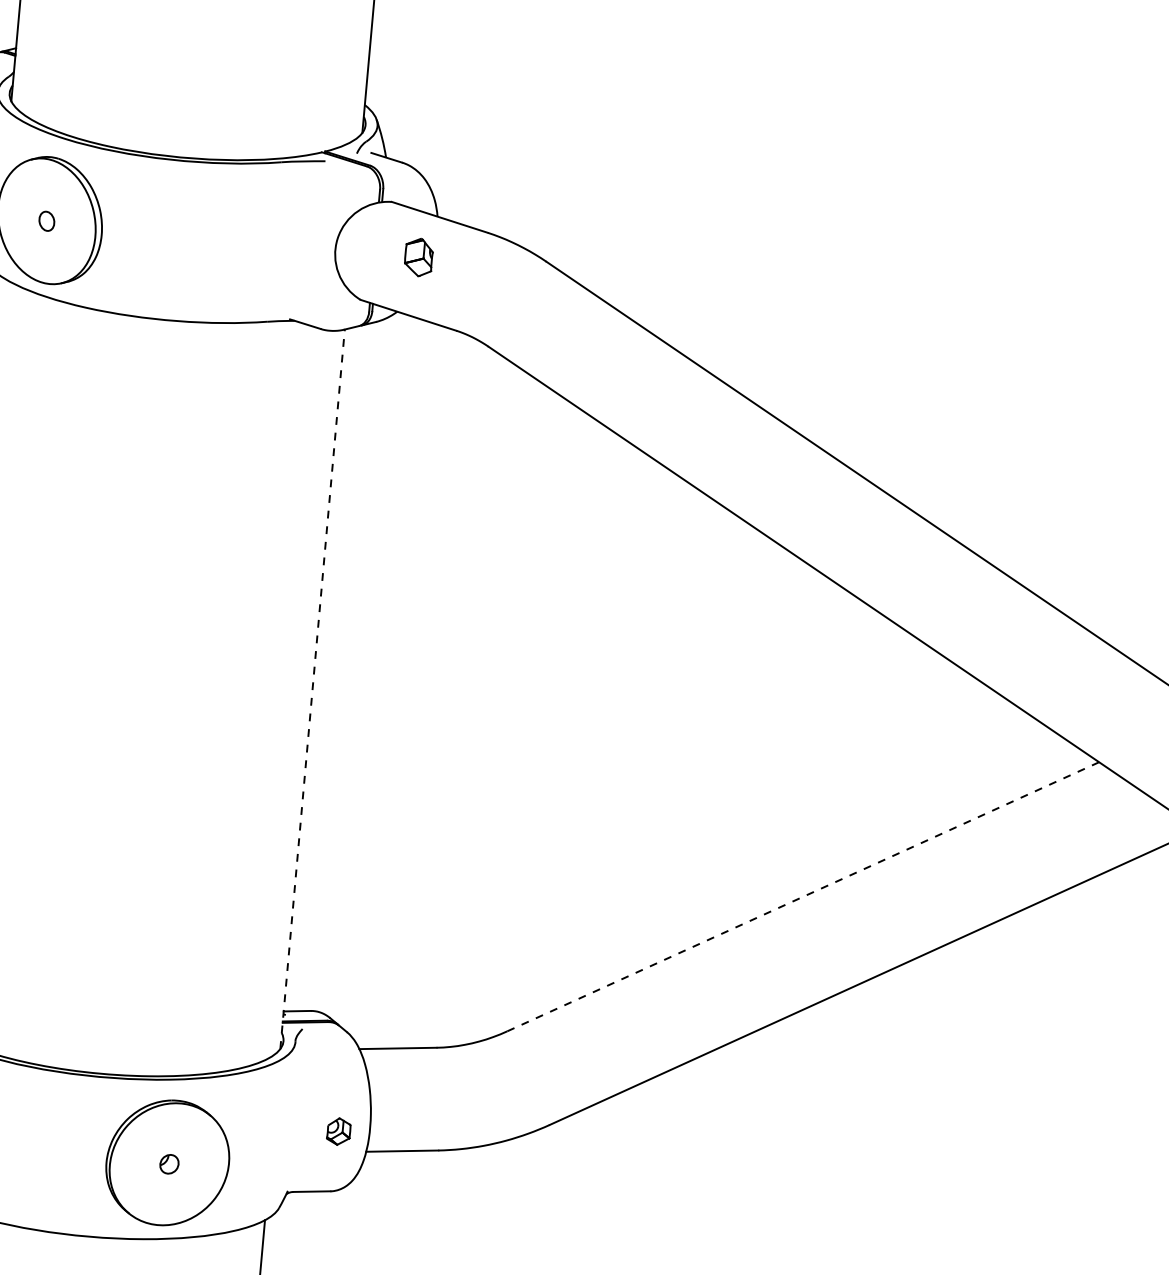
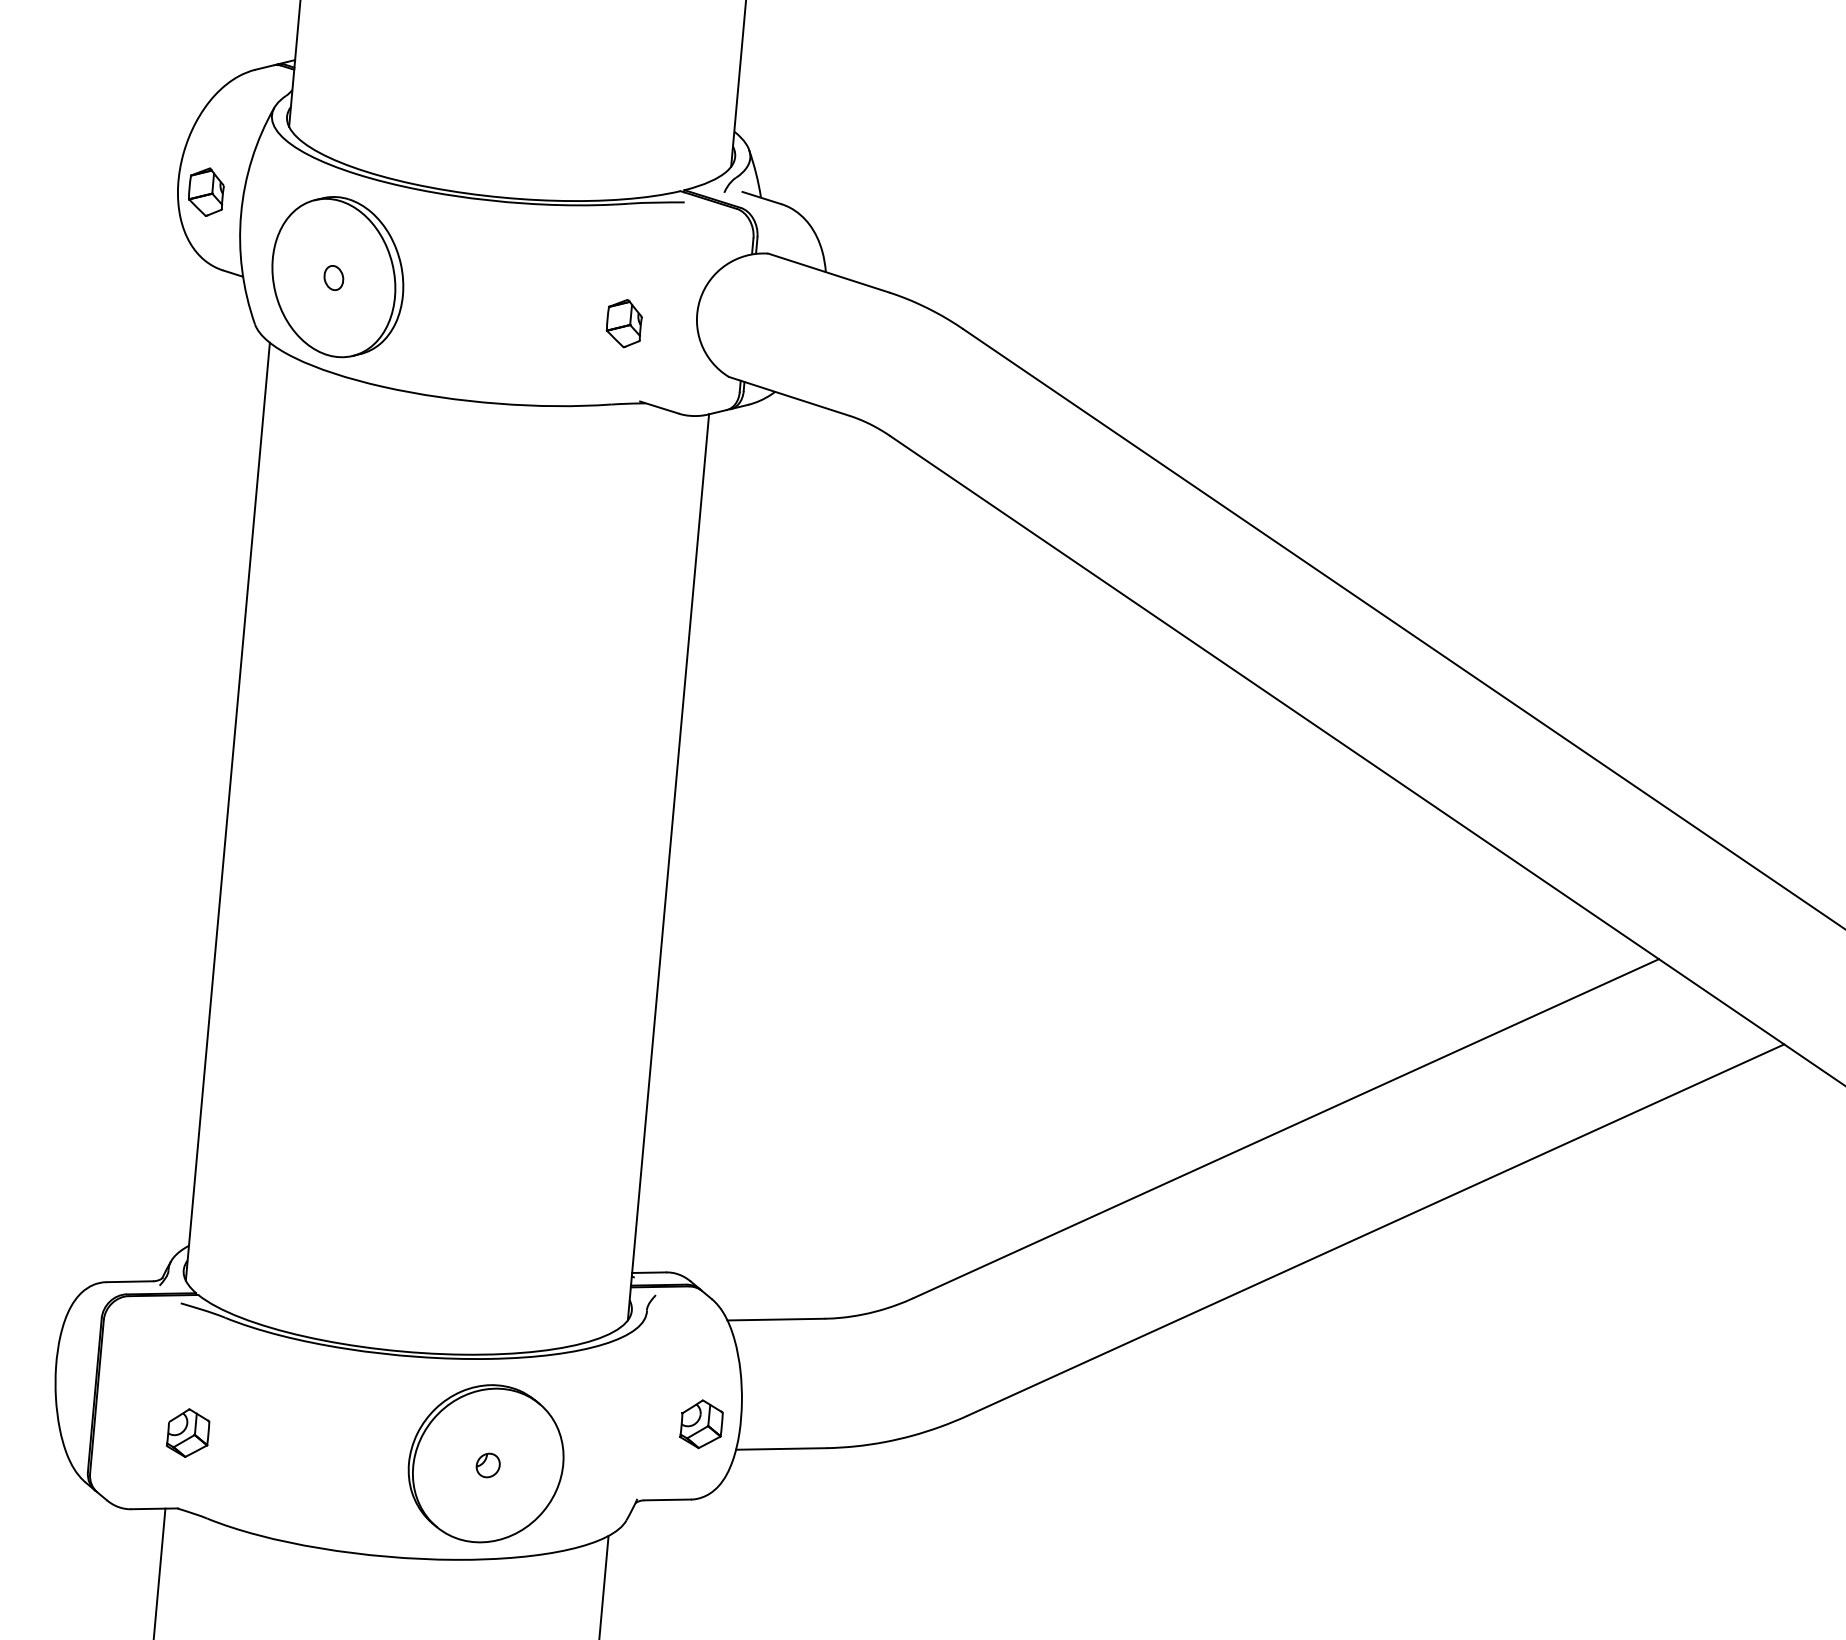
part: (418, 257) -> (623, 323), moved
line: (312, 689) -> (668, 867), dashed -> solid
line: (803, 896) -> (1286, 1128), dashed -> solid
part: (338, 1131) -> (701, 1424), size x1.43

